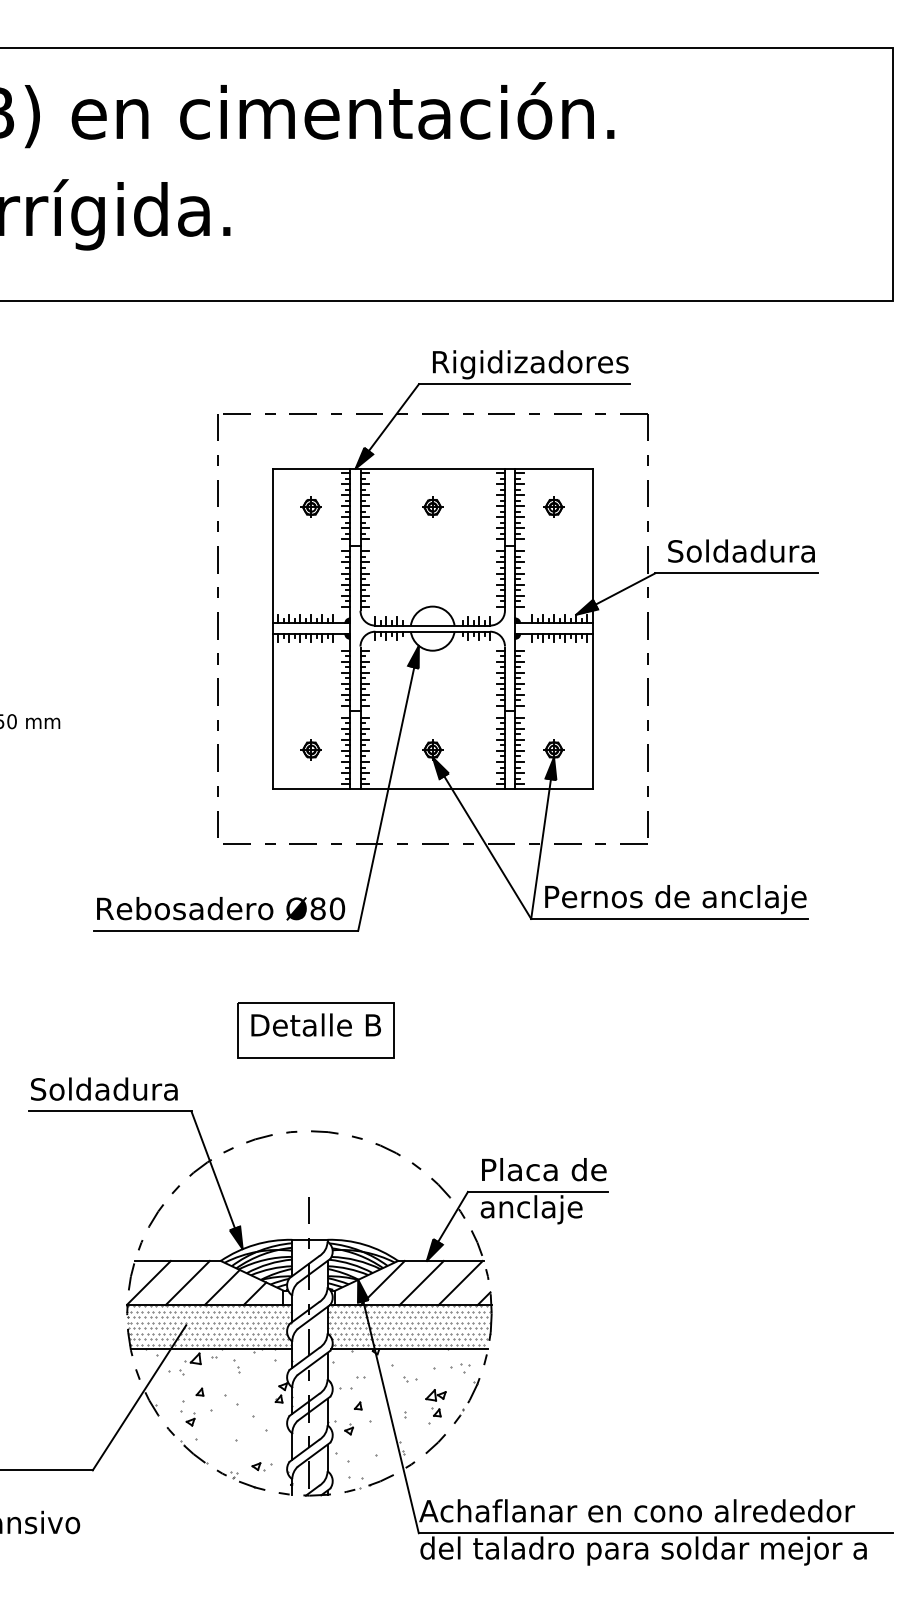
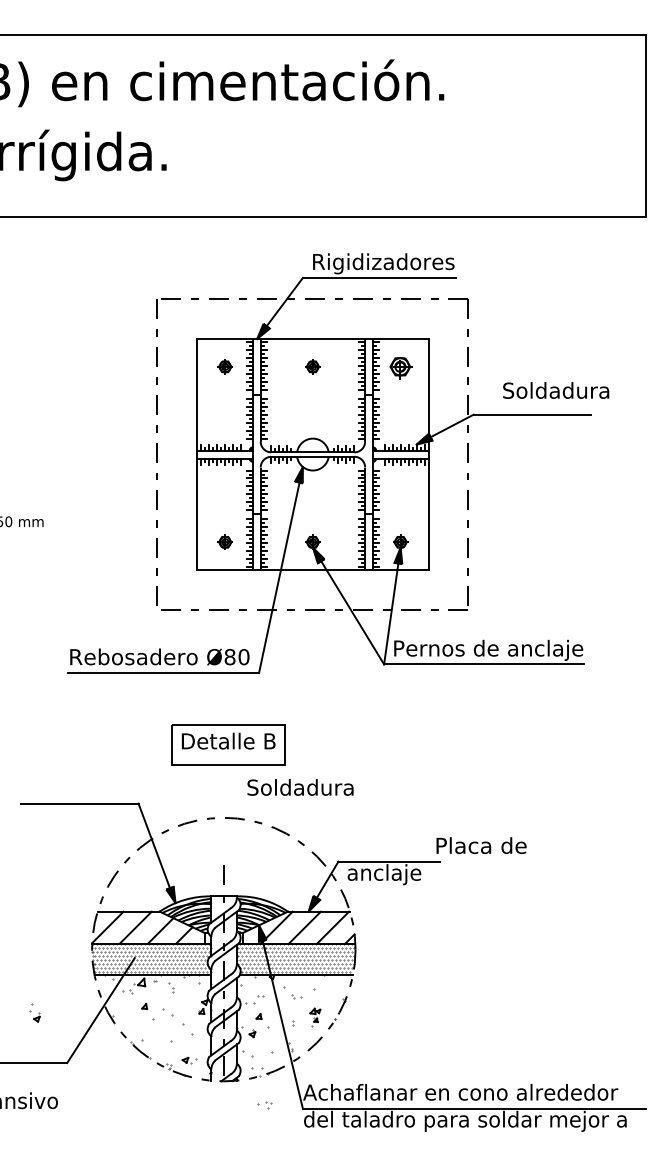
part: (553, 506) -> (400, 366), size x1.6
text: (742, 551) -> (556, 390), moved
text: (104, 1089) -> (300, 787), moved
text: (544, 1169) -> (481, 845), moved
part: (459, 1368) -> (264, 1105), moved
part: (436, 1407) -> (315, 1017), size x0.7
part: (187, 1412) -> (34, 1012), moved

